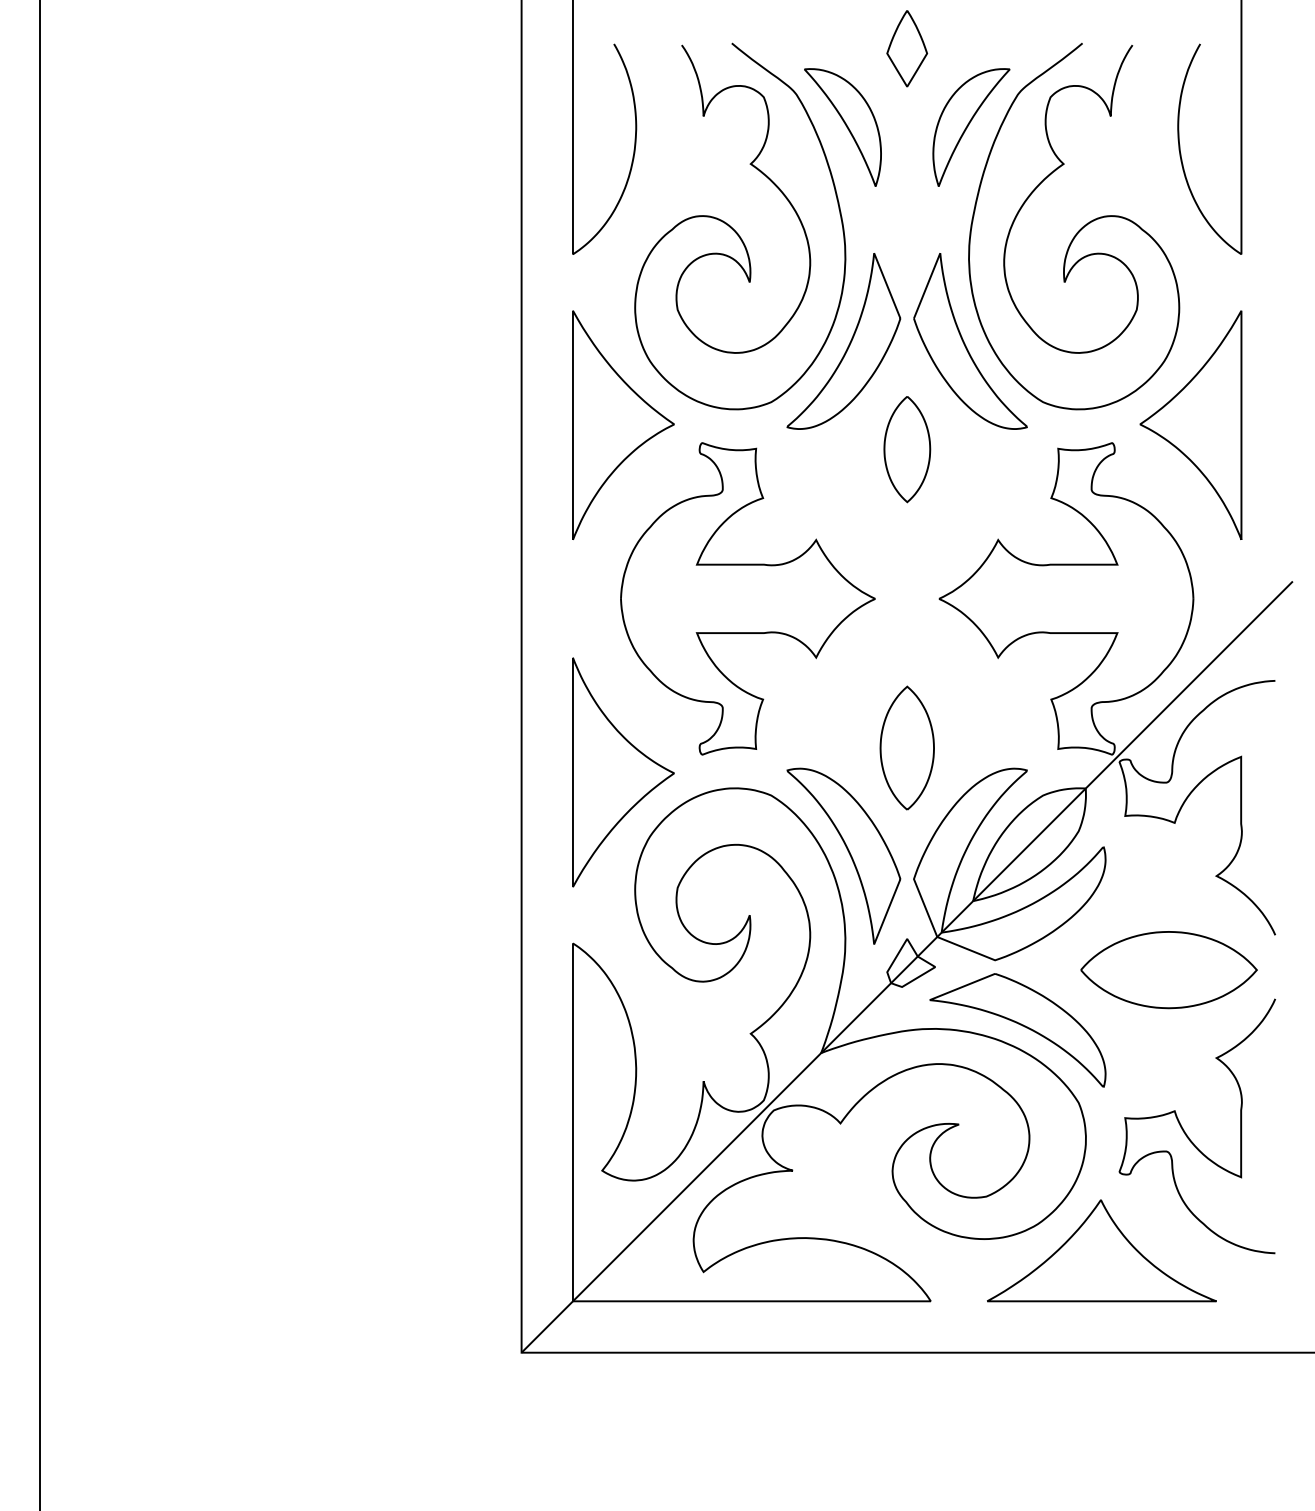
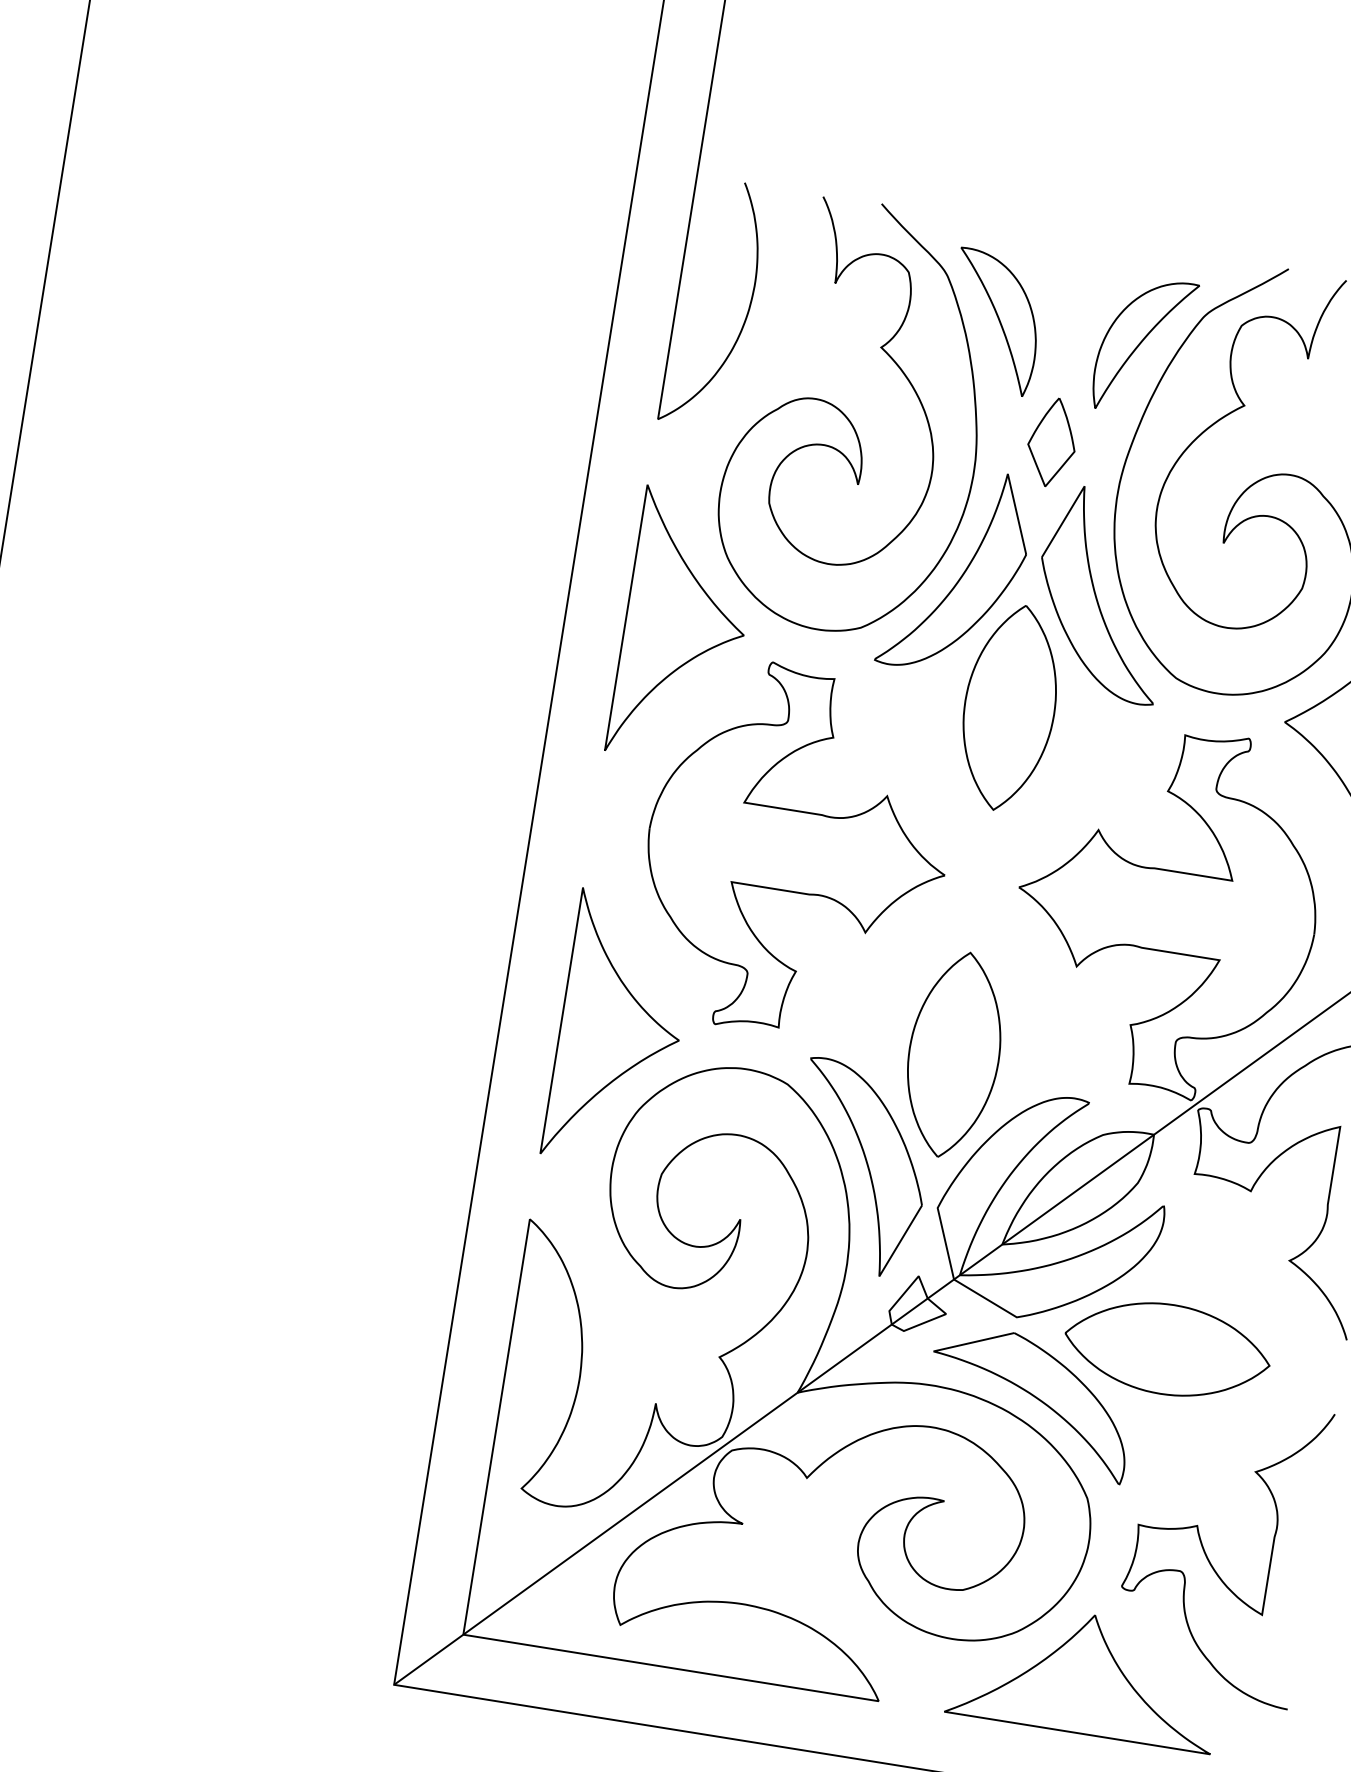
part: (907, 48) -> (1052, 442), moved
part: (907, 449) -> (1010, 708), size x1.67
part: (907, 747) -> (954, 1053), size x1.43
part: (1168, 970) -> (1166, 1349), moved

